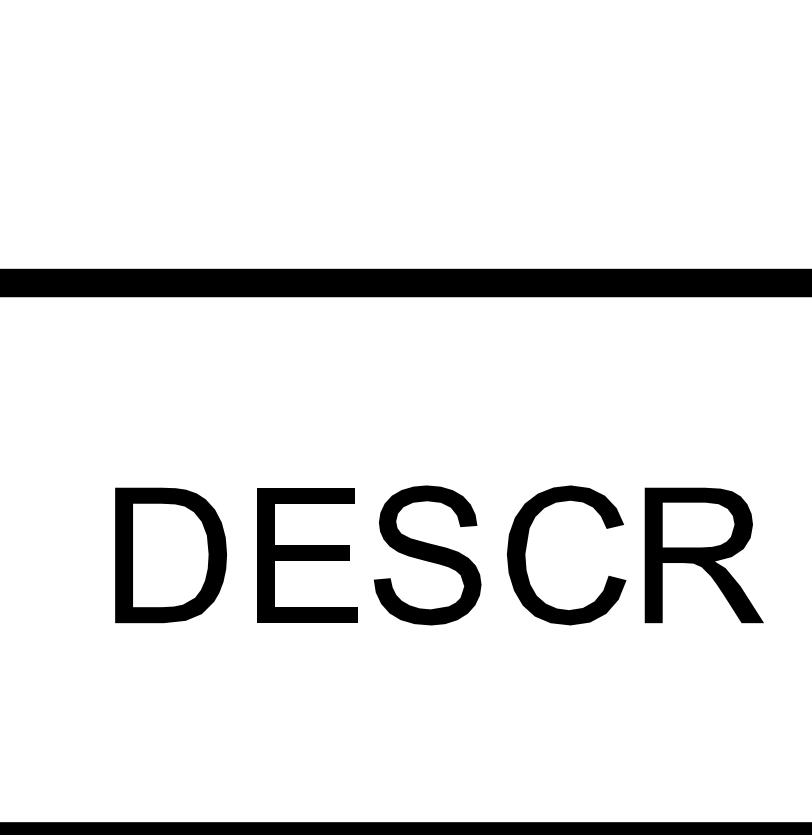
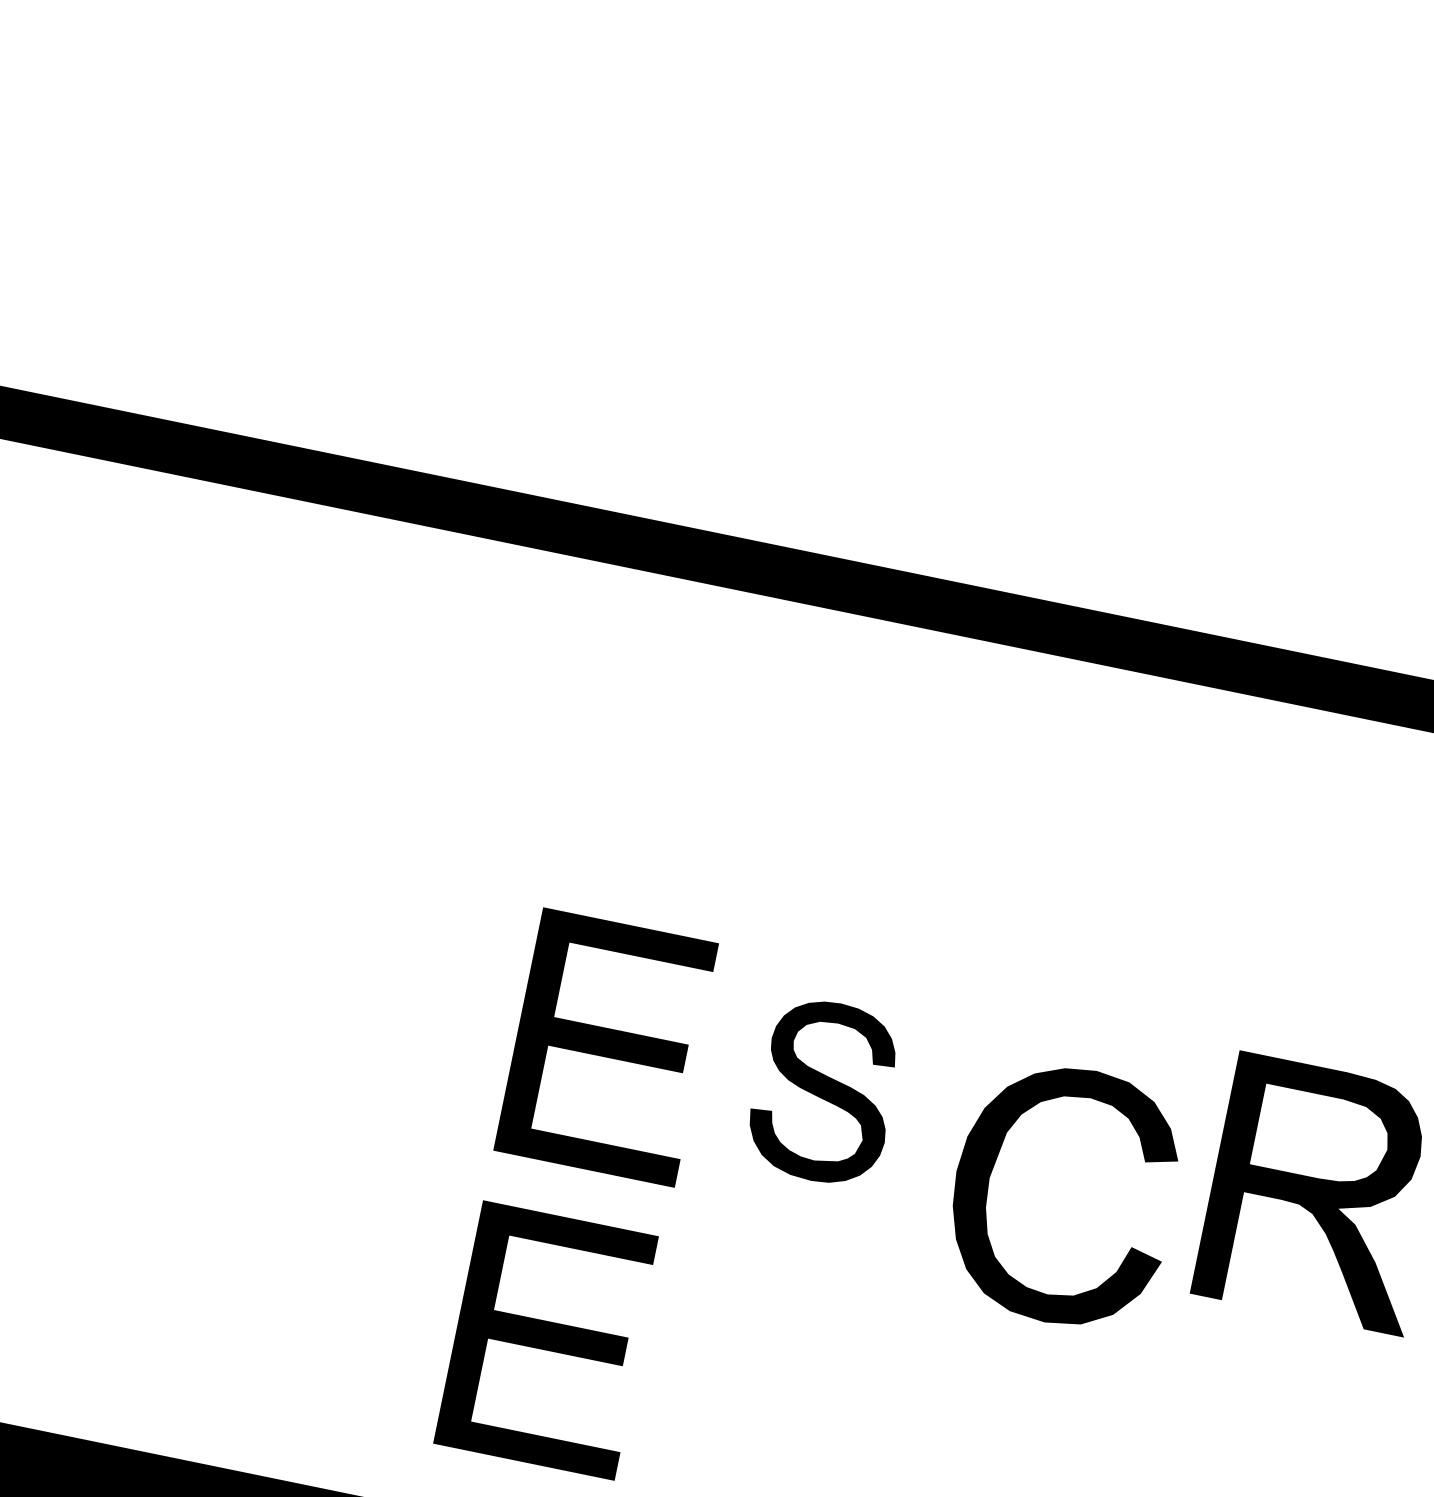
part: (526, 549) -> (993, 1169), moved
part: (170, 555) -> (362, 997), removed
part: (427, 555) -> (824, 1091), size x0.7
part: (307, 718) -> (548, 1340), added

